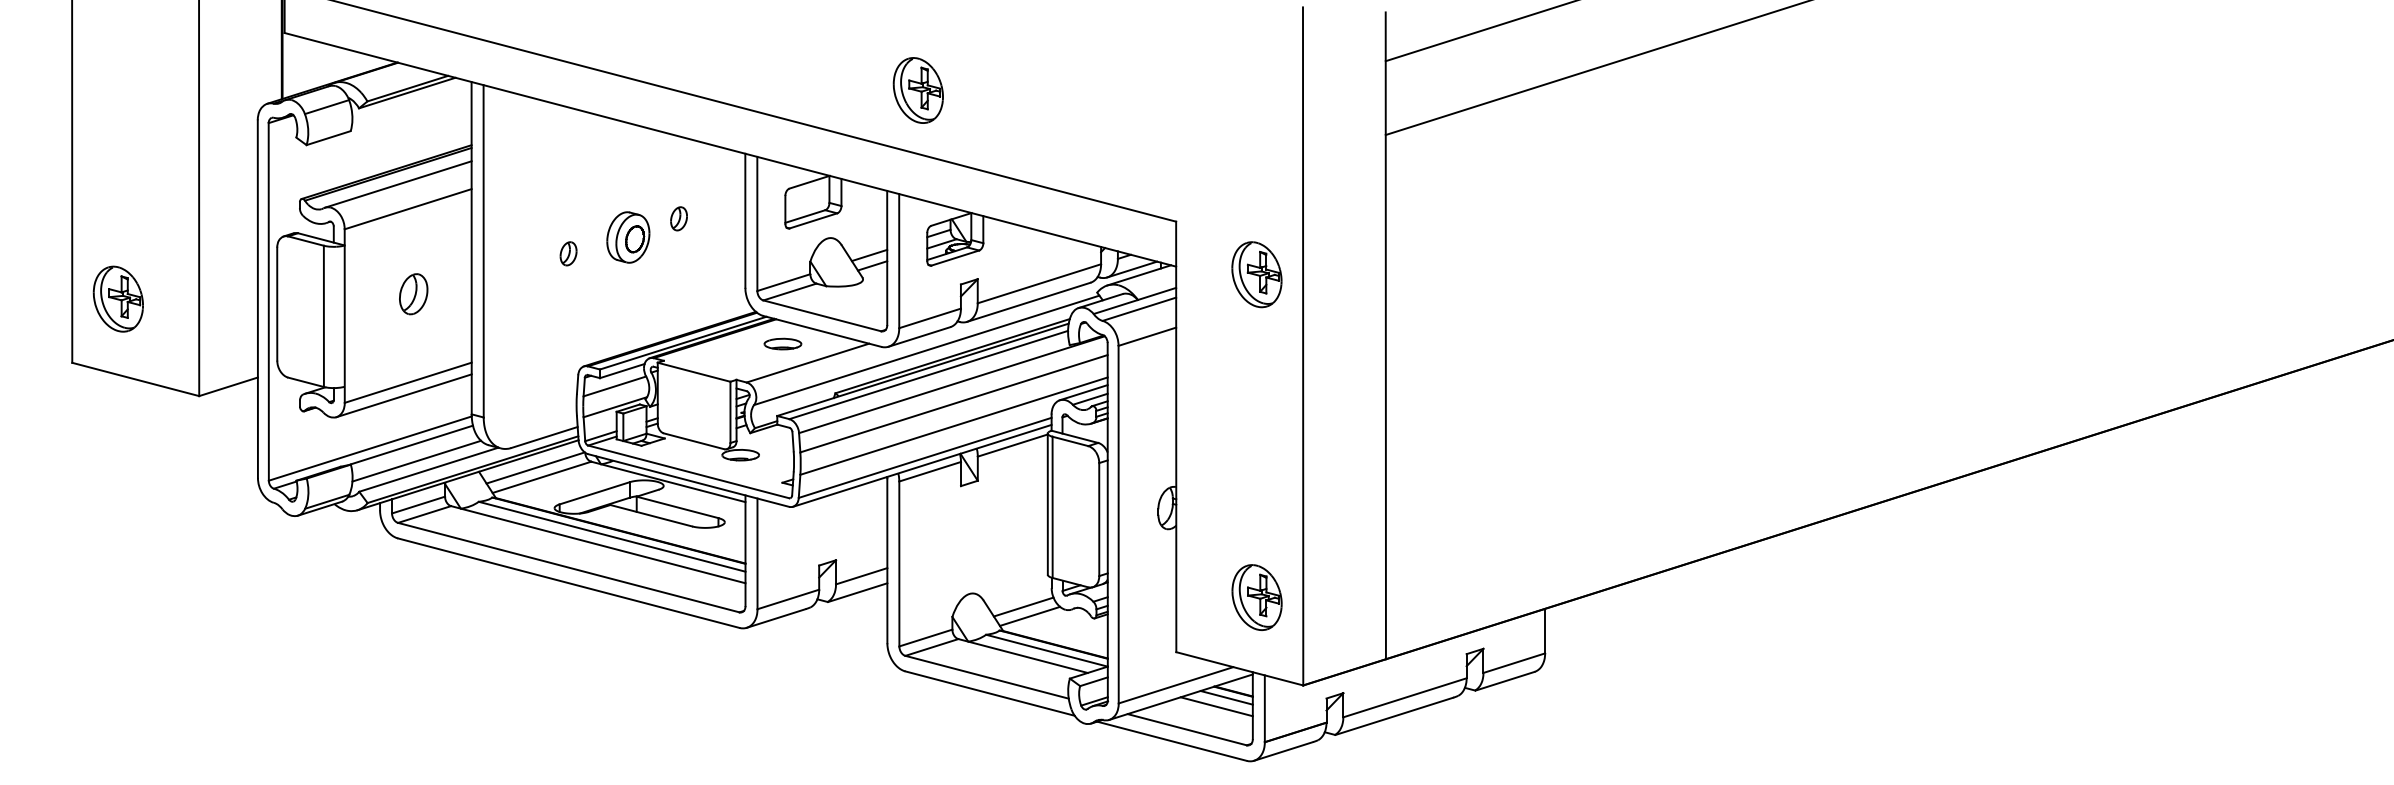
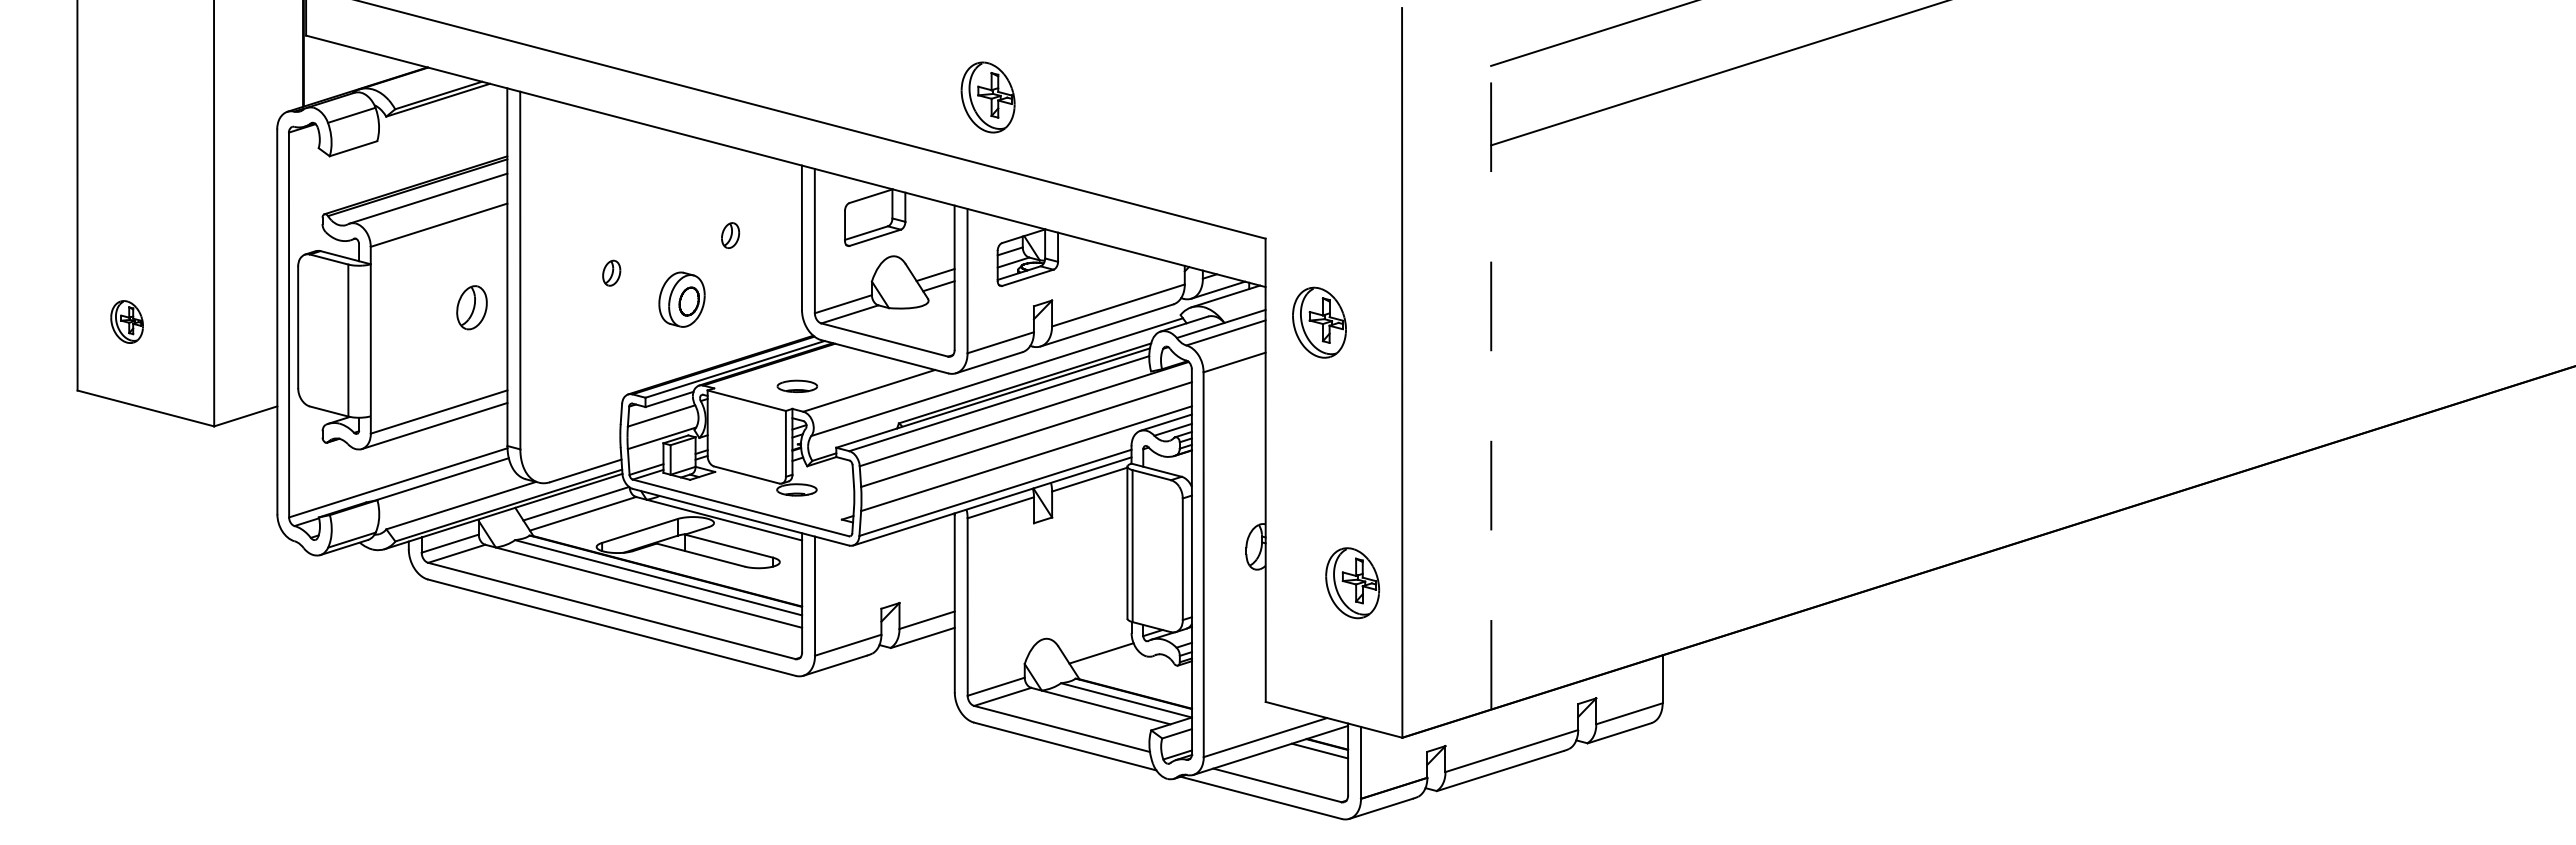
part: (627, 237) -> (681, 299), moved
part: (1256, 274) -> (1319, 322), moved
part: (413, 294) -> (471, 307), moved
part: (117, 298) -> (126, 321), size x0.6
line: (1386, 335) -> (1491, 361), solid -> dashed
part: (783, 343) -> (797, 385), moved
line: (416, 461) -> (448, 496), removed
part: (1256, 597) -> (1352, 583), moved
line: (1029, 616) -> (1107, 663), removed
line: (1216, 706) -> (1309, 760), removed

